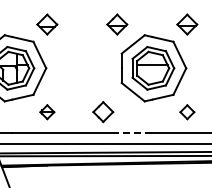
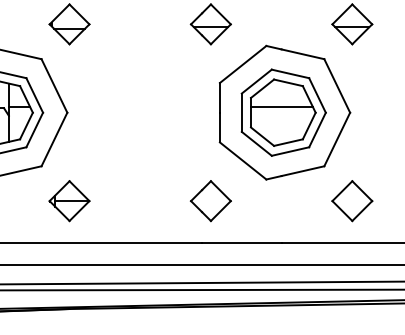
part: (47, 112) -> (69, 201), size x1.43
part: (103, 112) -> (211, 201), moved
part: (187, 112) -> (352, 201), size x1.43
line: (132, 132) -> (241, 242), dashed -> solid

